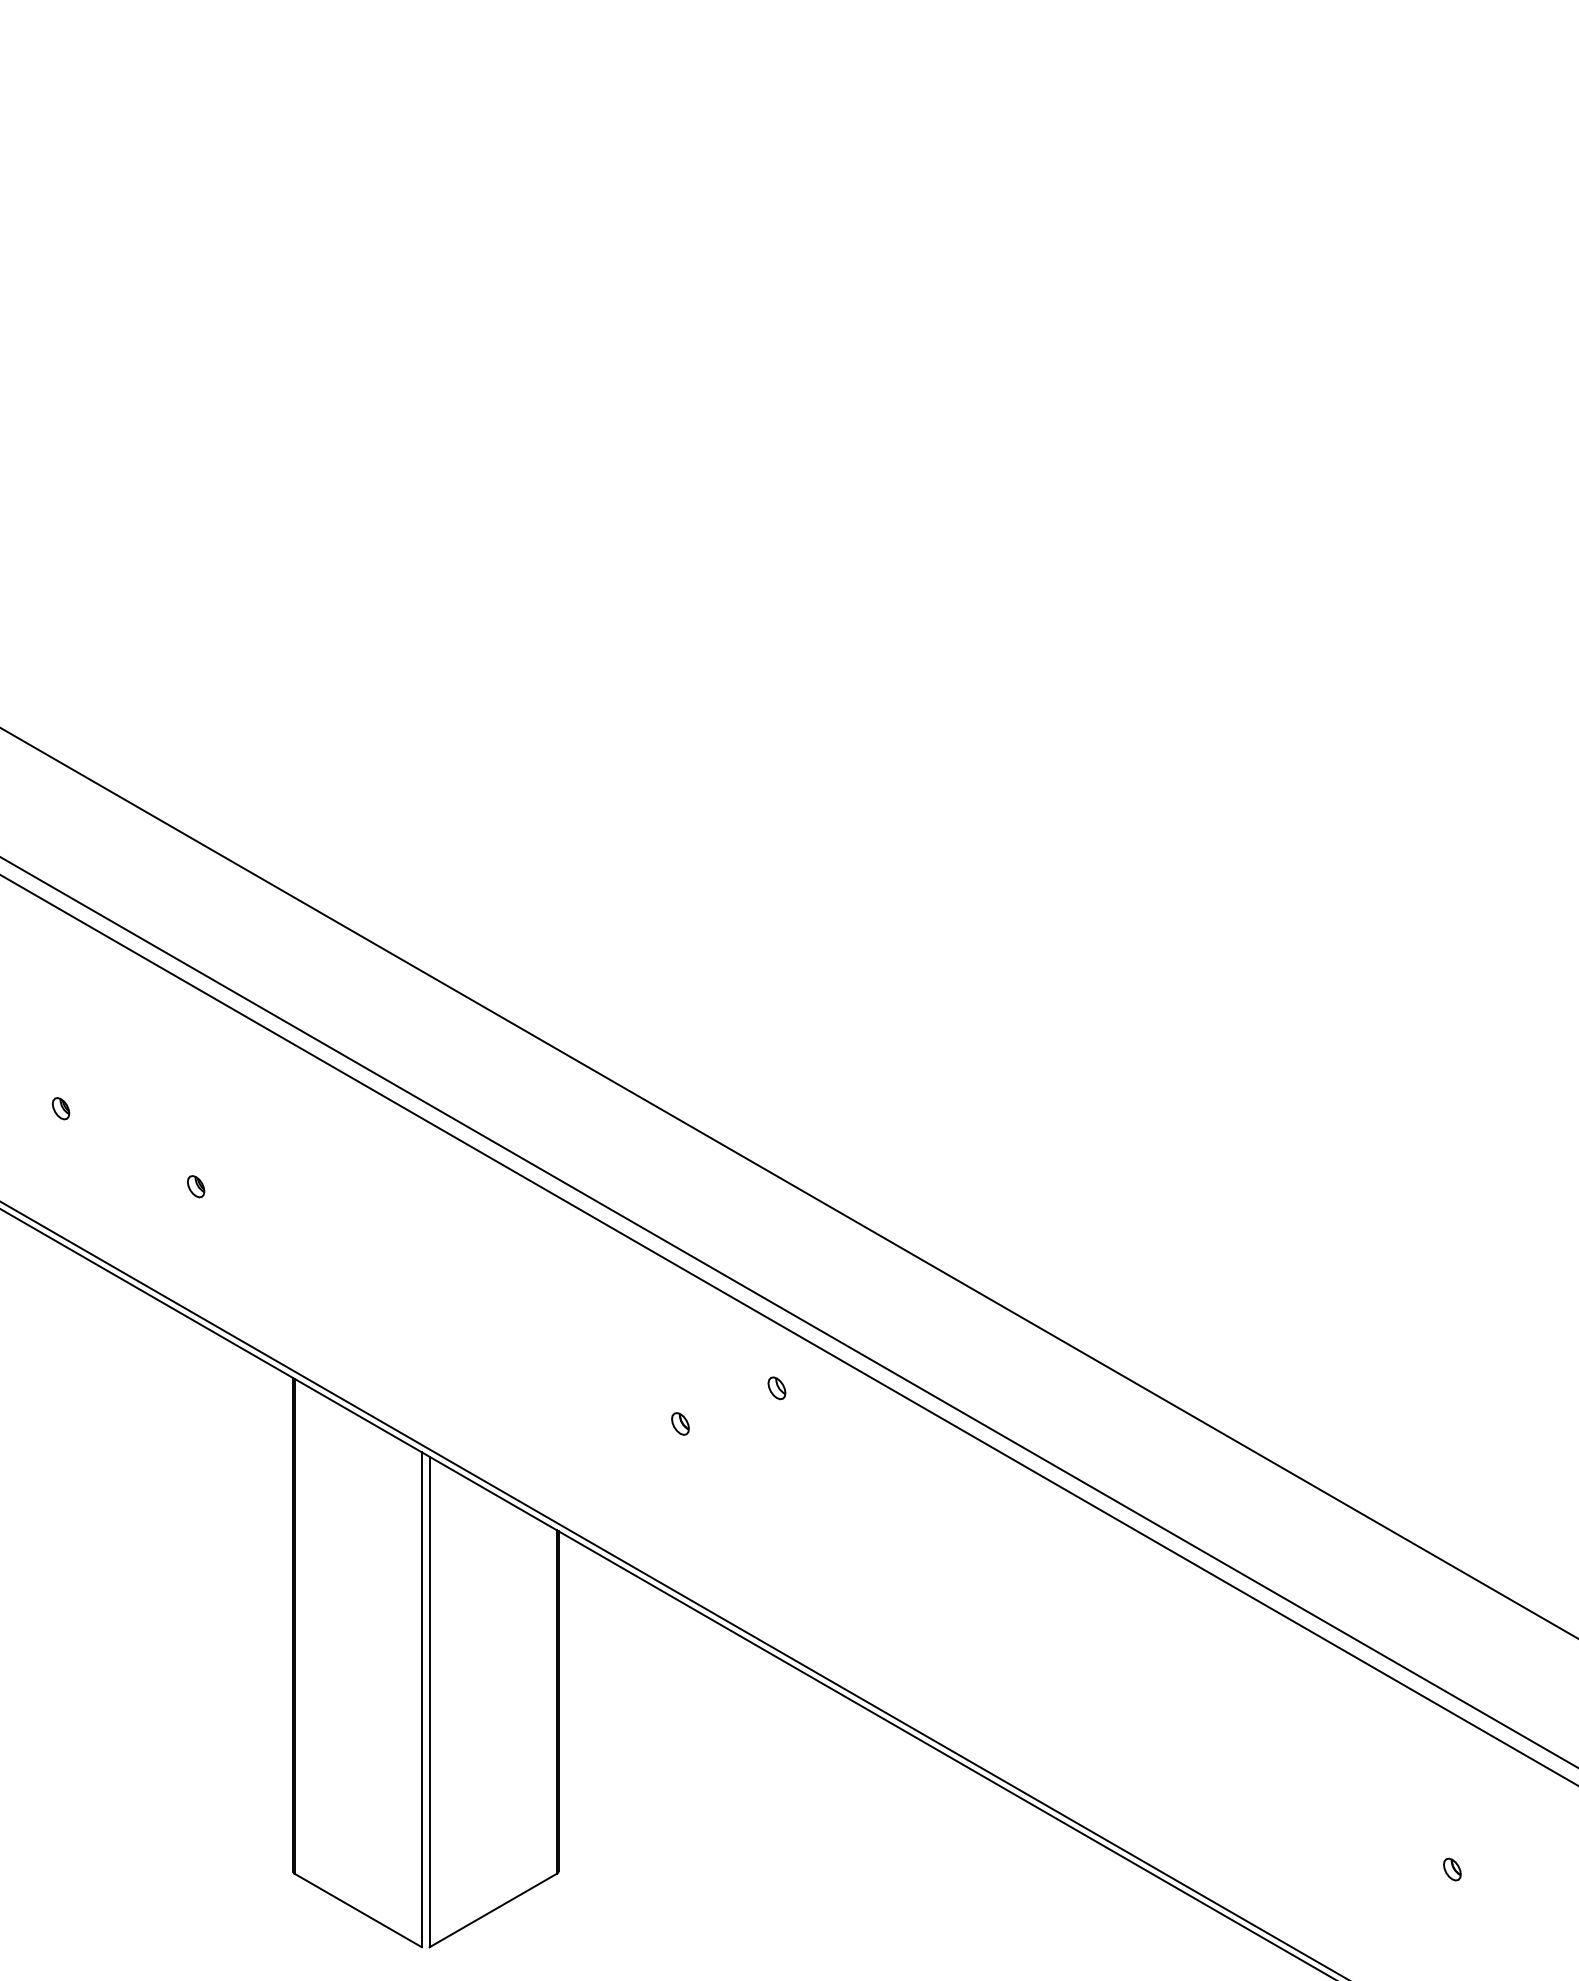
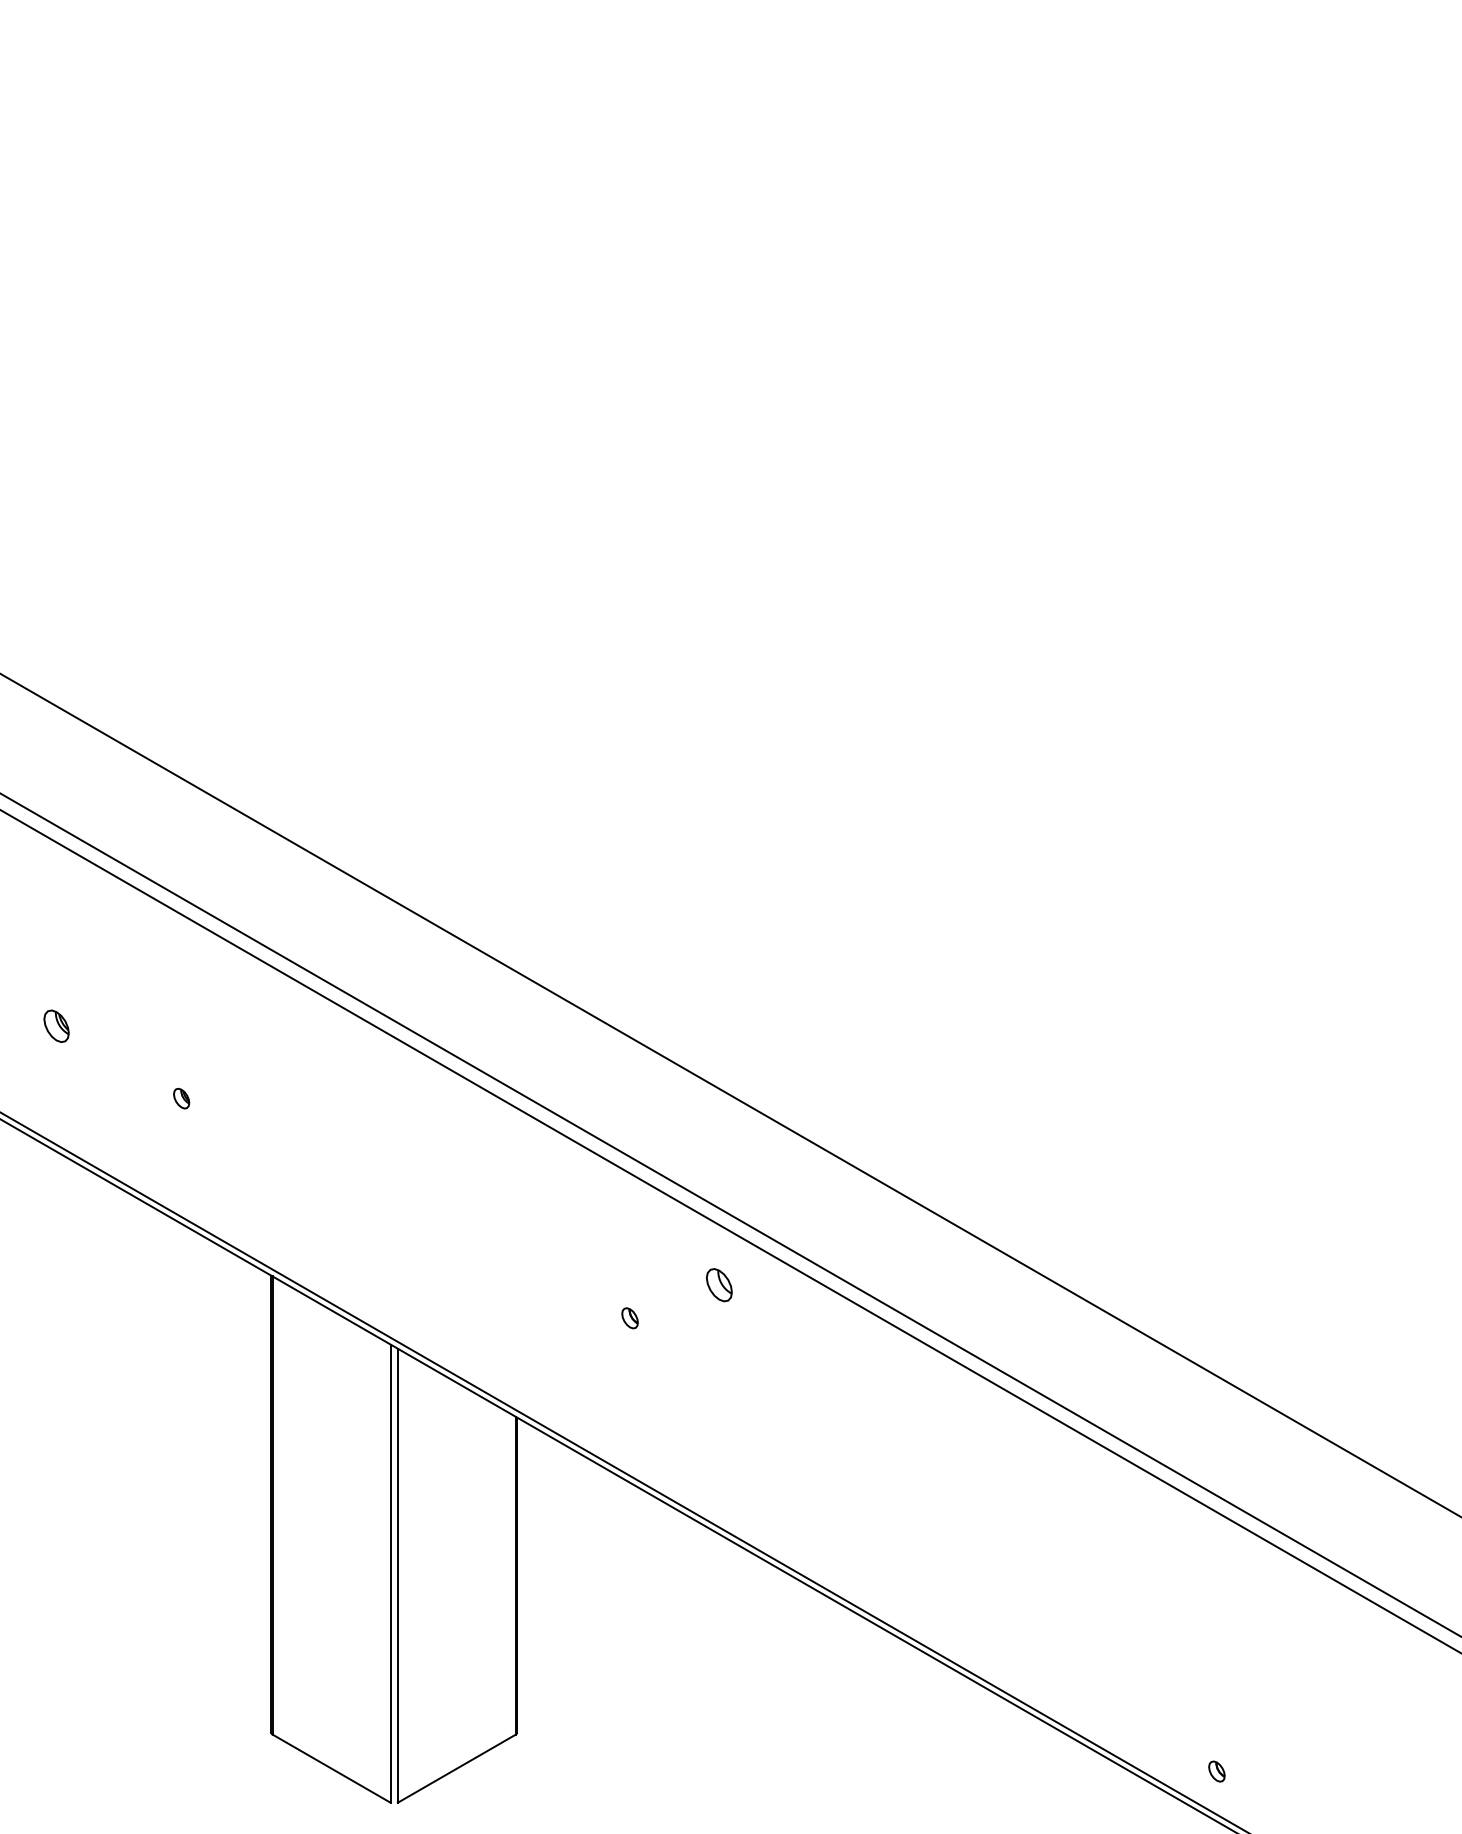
part: (60, 1108) -> (56, 1026), size x1.6
part: (776, 1388) -> (718, 1285), size x1.6
part: (1452, 1869) -> (1217, 1771), moved

